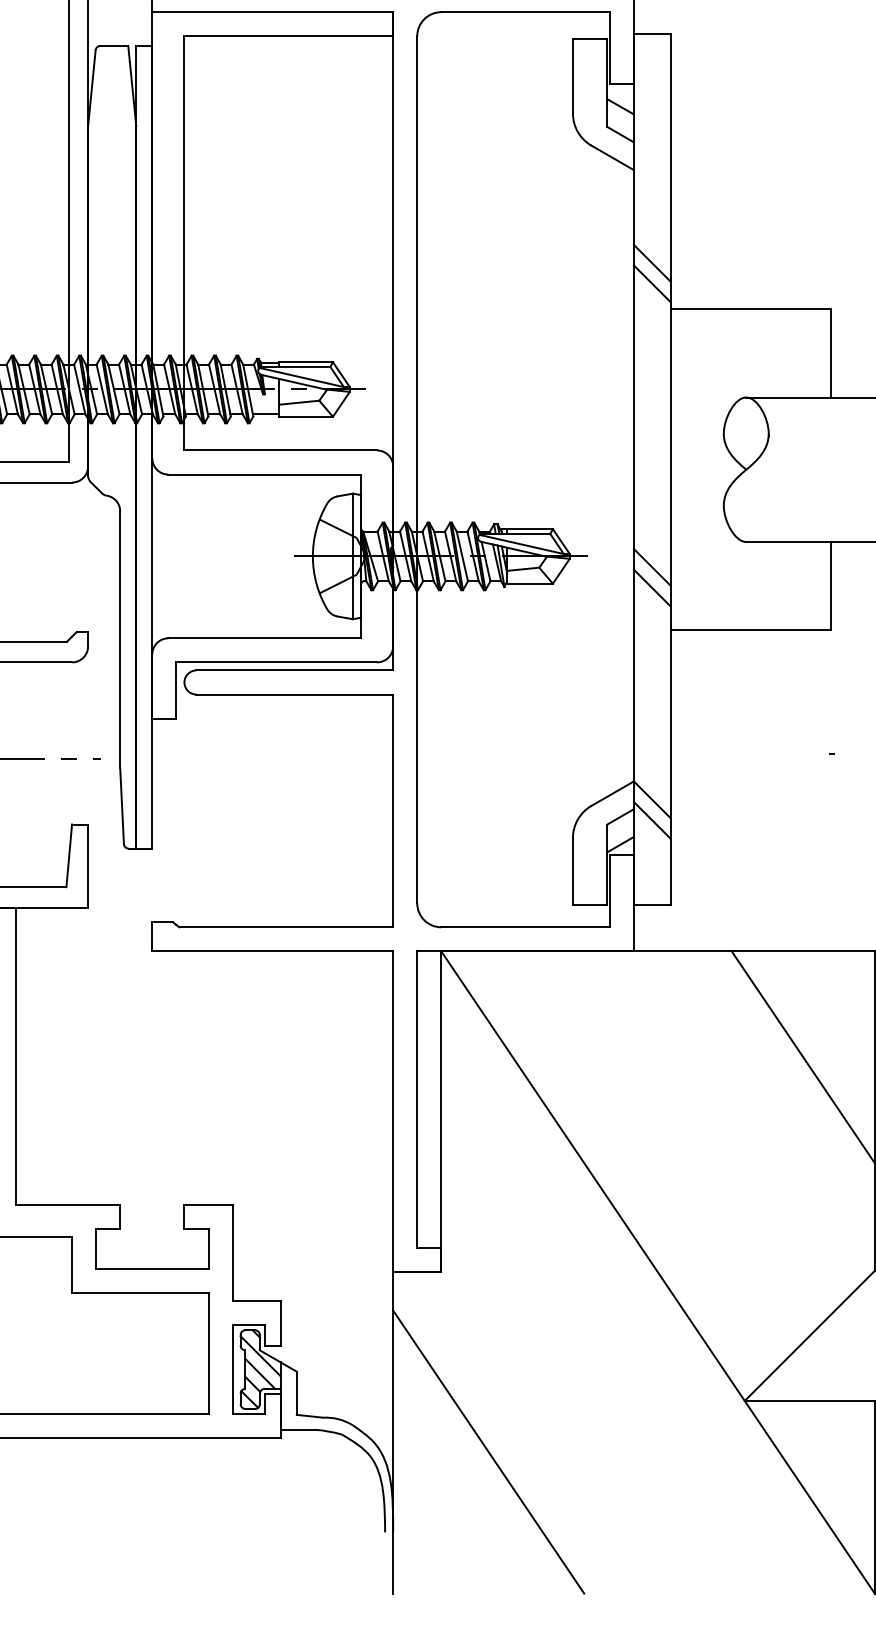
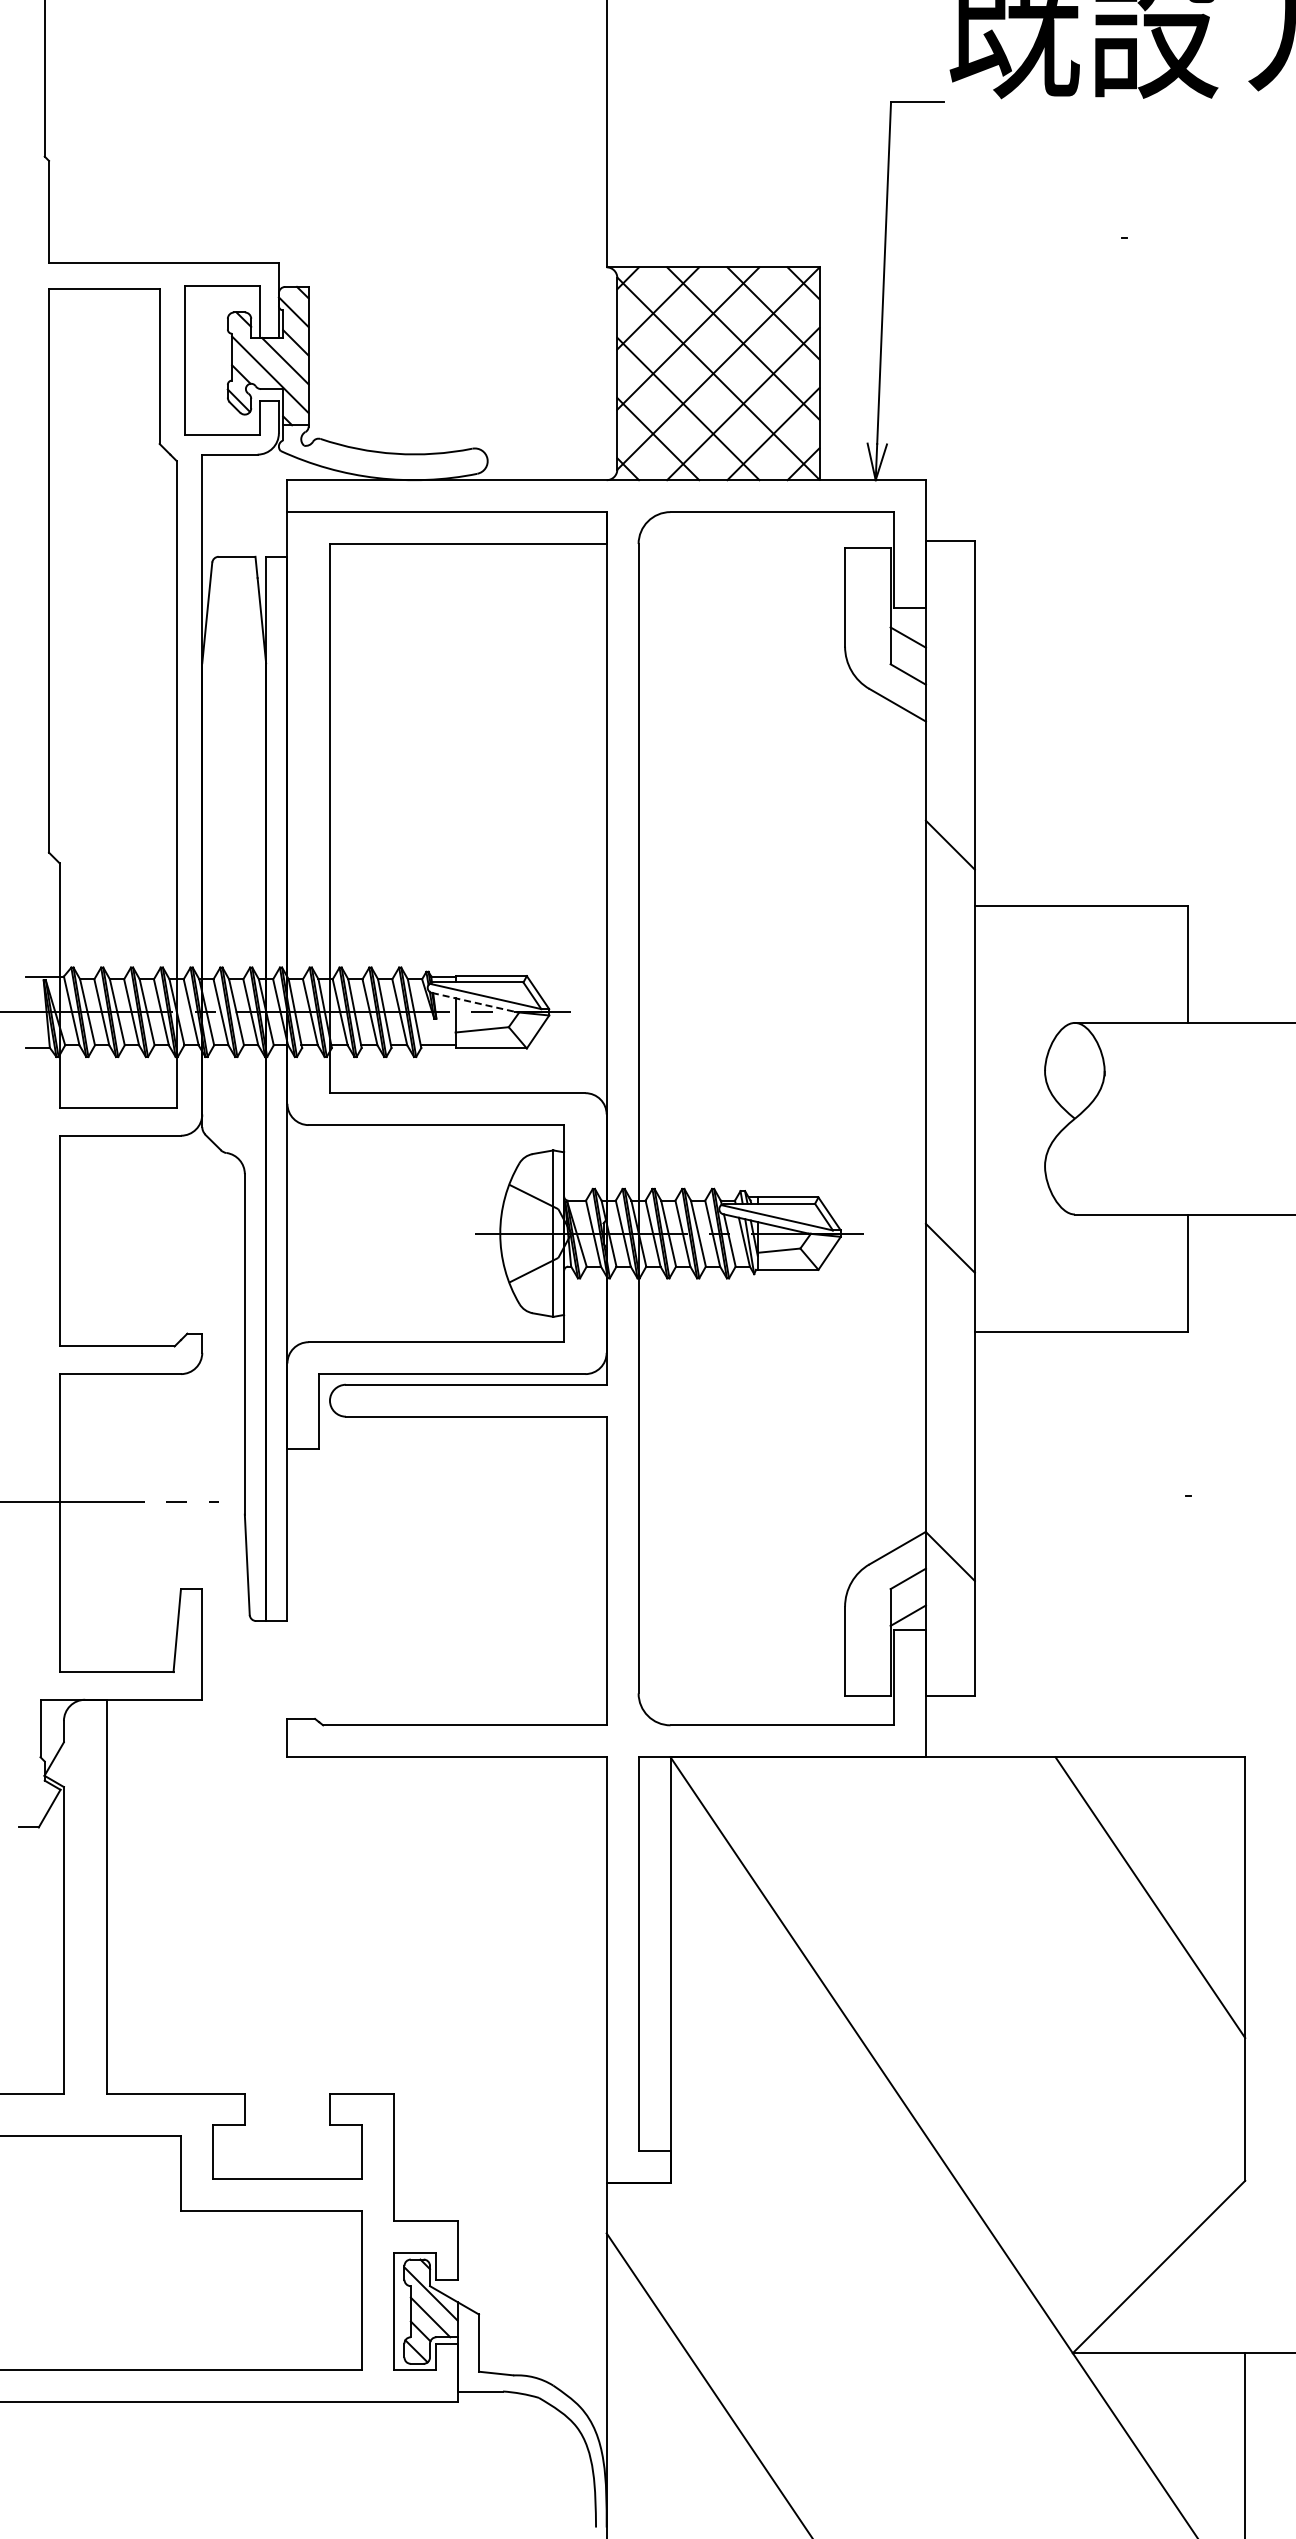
line: (651, 283) -> (949, 871), removed
line: (293, 382) -> (474, 1002), solid -> dashed
line: (651, 588) -> (949, 1275), removed
line: (651, 820) -> (949, 1583), removed

